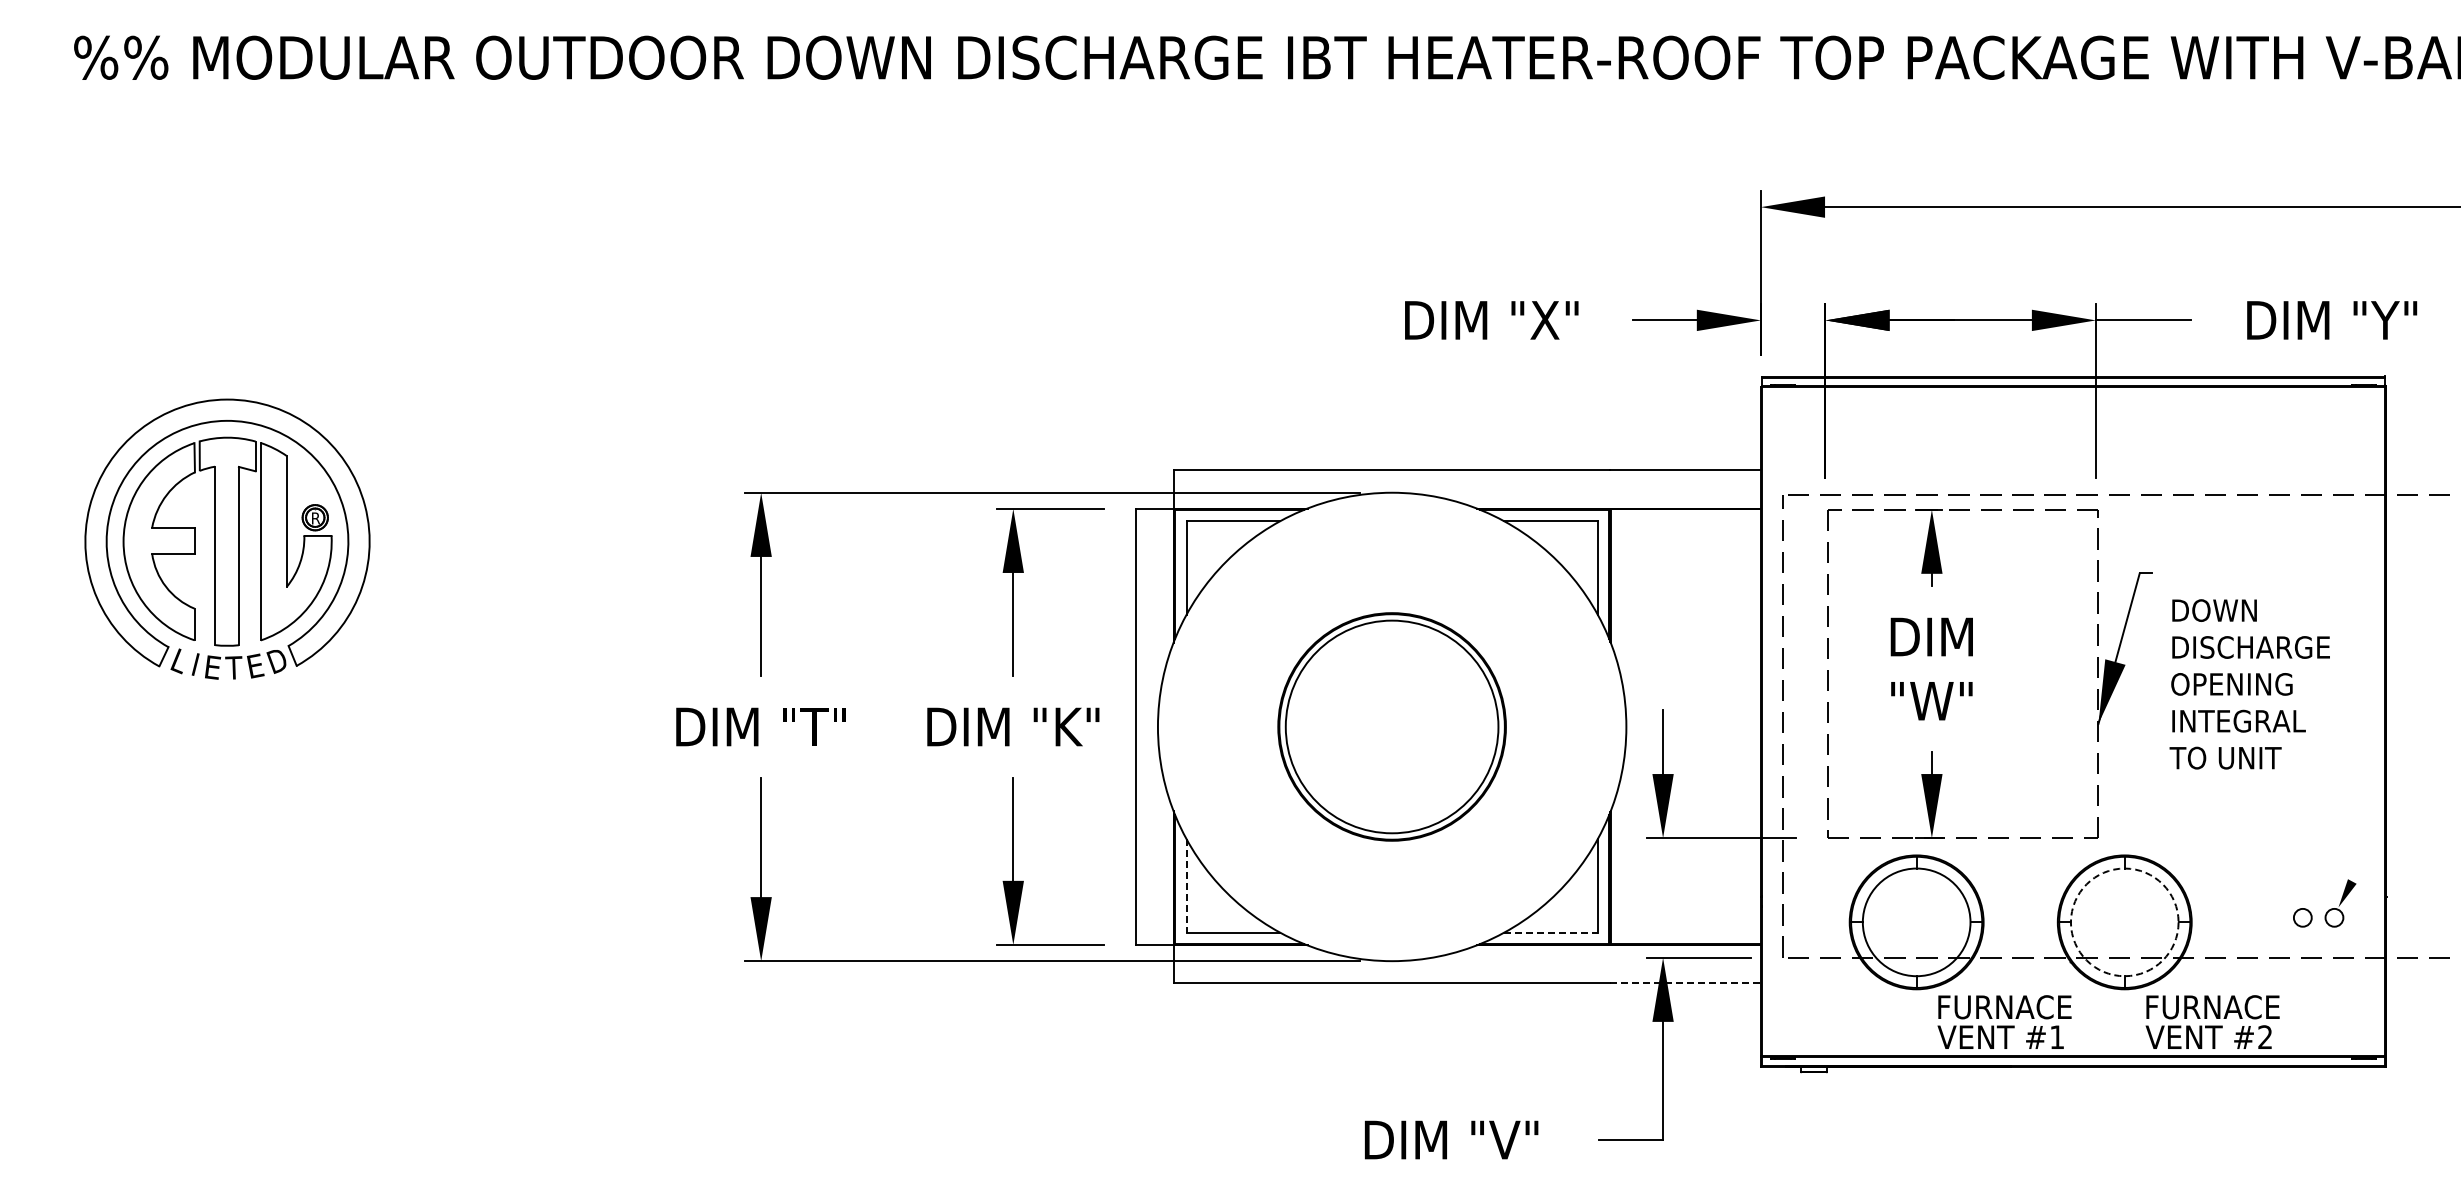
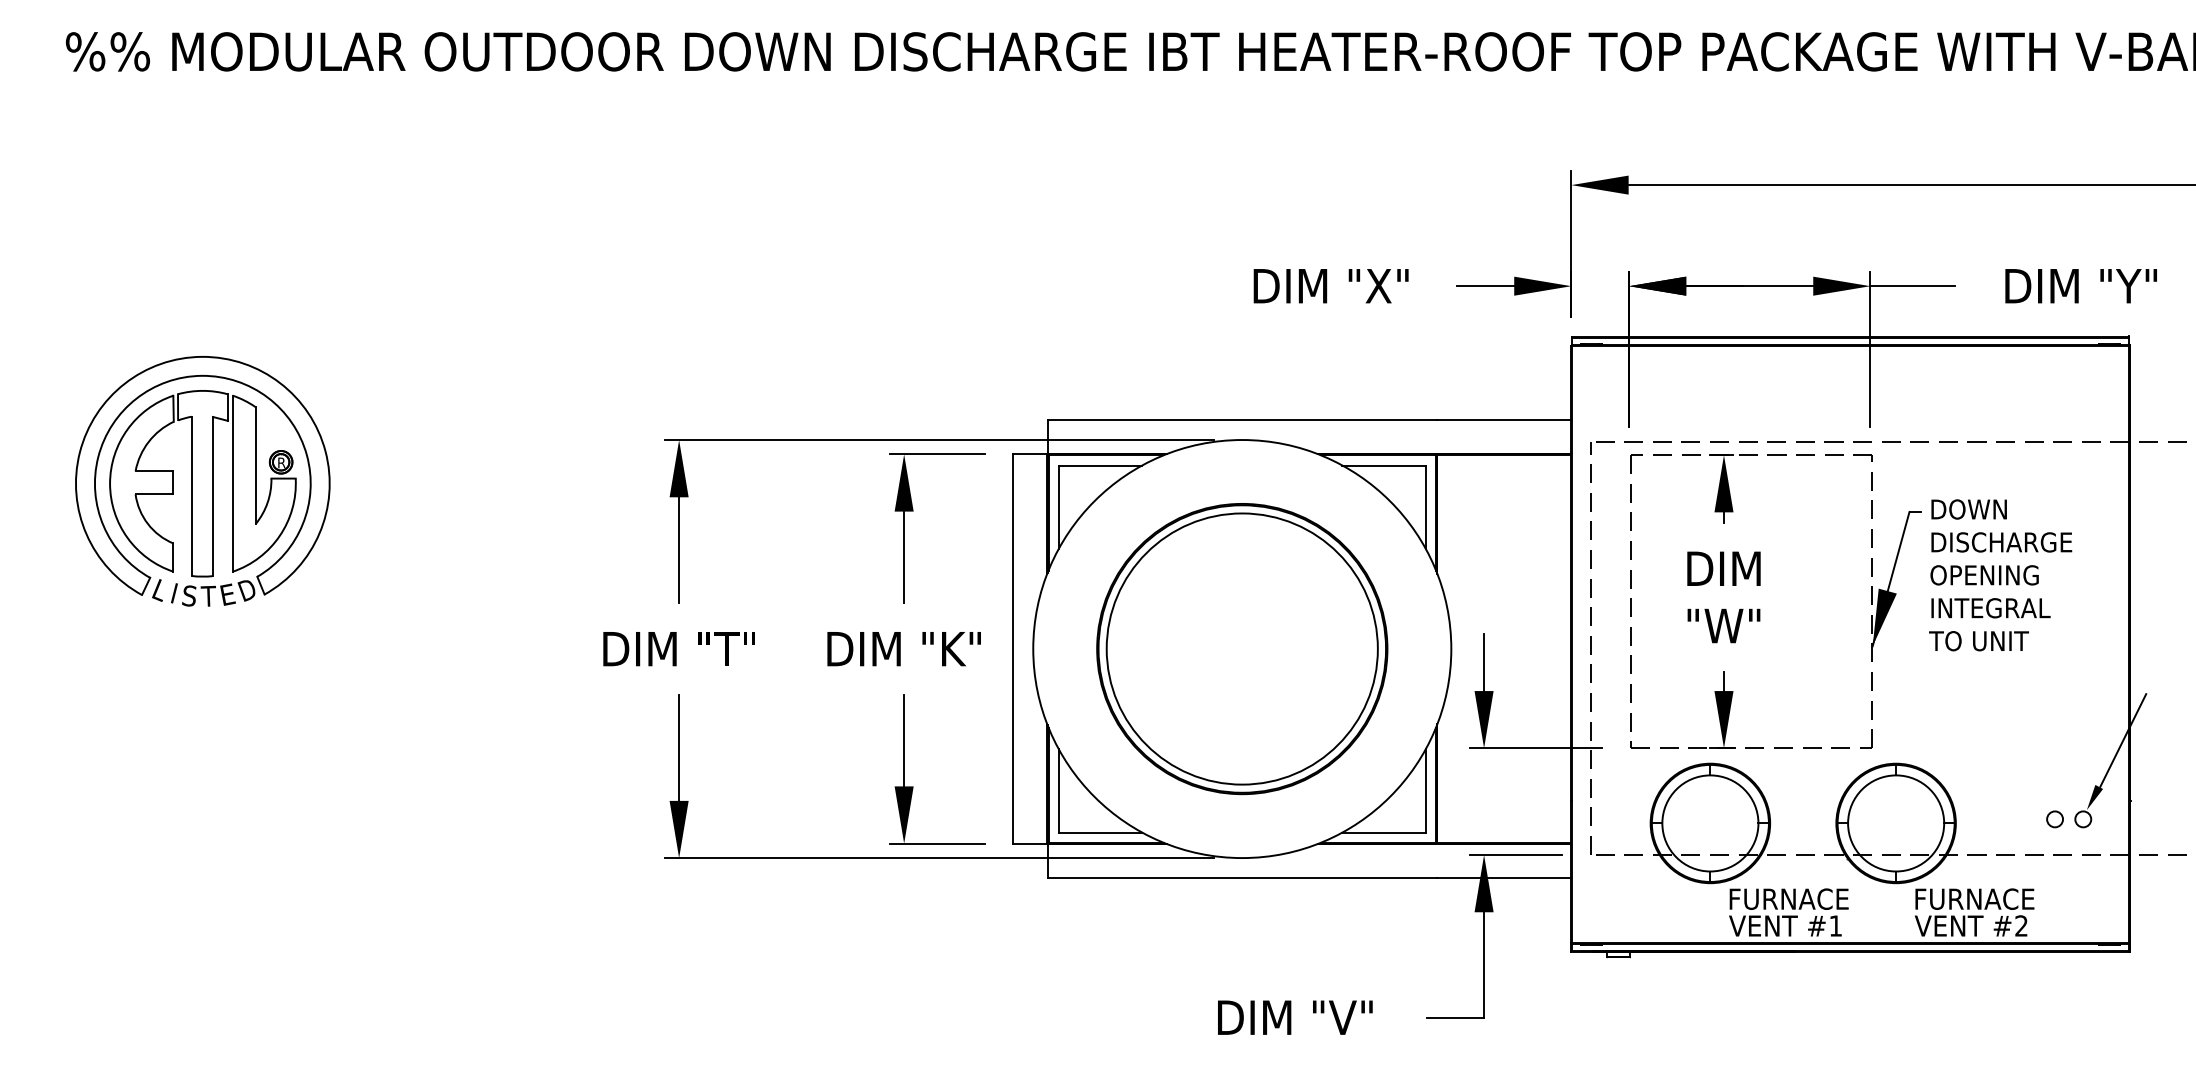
text: (212, 667) -> (189, 595), E -> S
text: (2249, 684) -> (2000, 575), moved
part: (1391, 726) -> (1241, 648), size x1.43
line: (2378, 829) -> (2122, 740), added
line: (1186, 885) -> (1058, 790), dashed -> solid
circle: (2124, 922) -> (1895, 823), dashed -> solid
line: (1551, 932) -> (1384, 832), dashed -> solid
line: (1686, 983) -> (1504, 878), dashed -> solid

